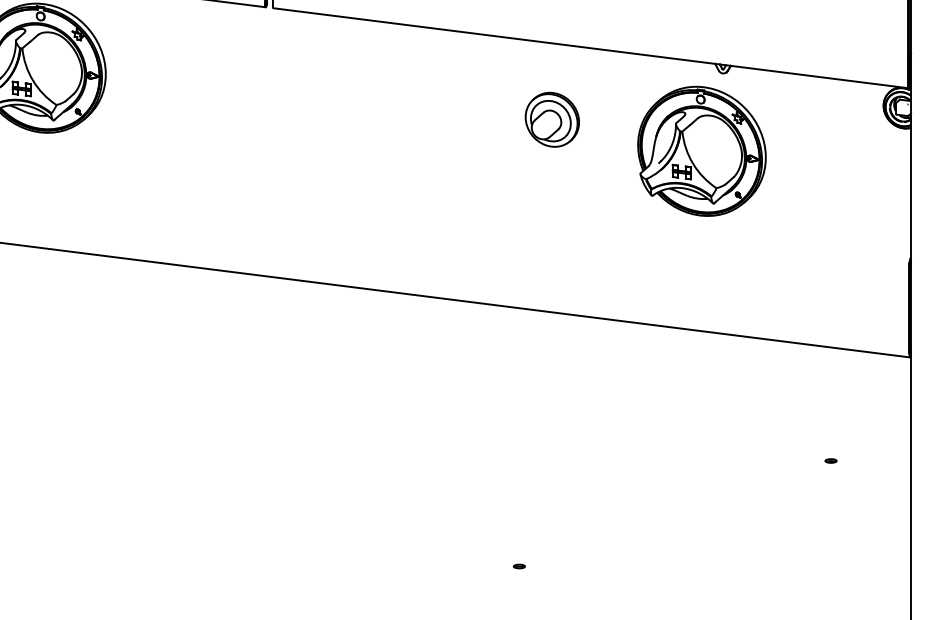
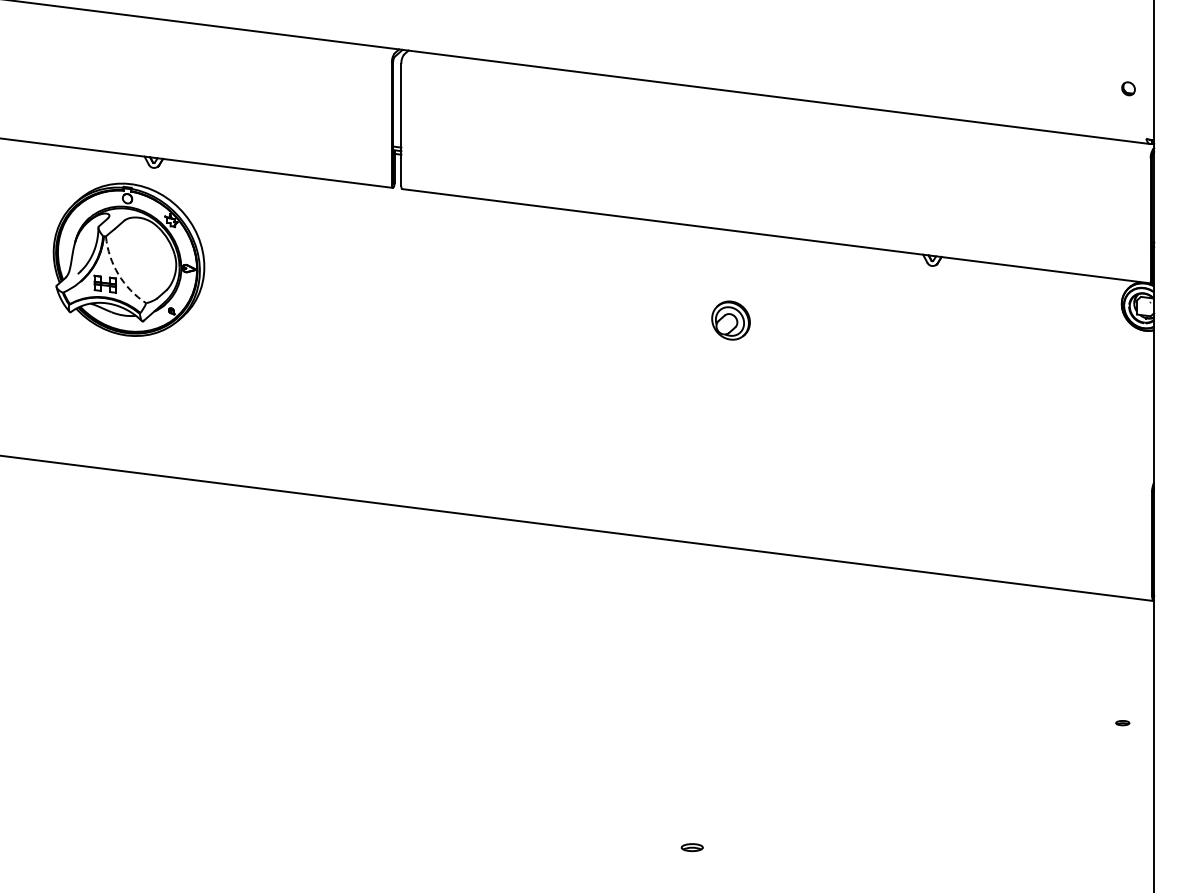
arc: (33, 80) -> (118, 274), solid -> dashed
part: (551, 119) -> (730, 320), size x0.6
part: (701, 151) -> (907, 357), removed
part: (830, 461) -> (1122, 723), moved
part: (518, 566) -> (691, 847), size x1.6

